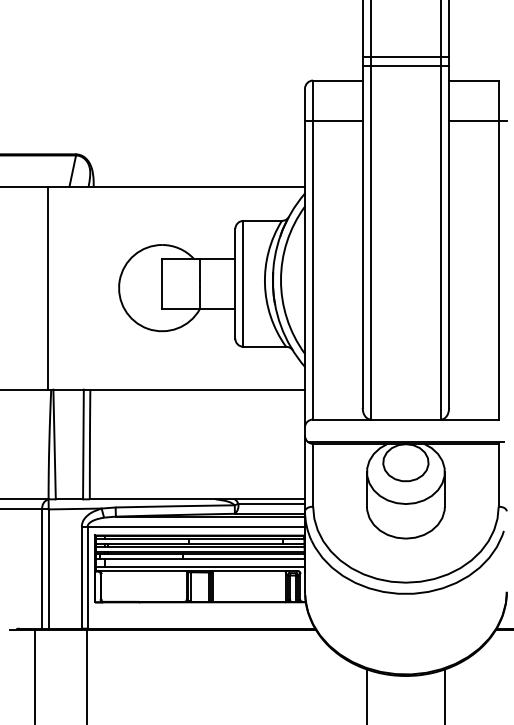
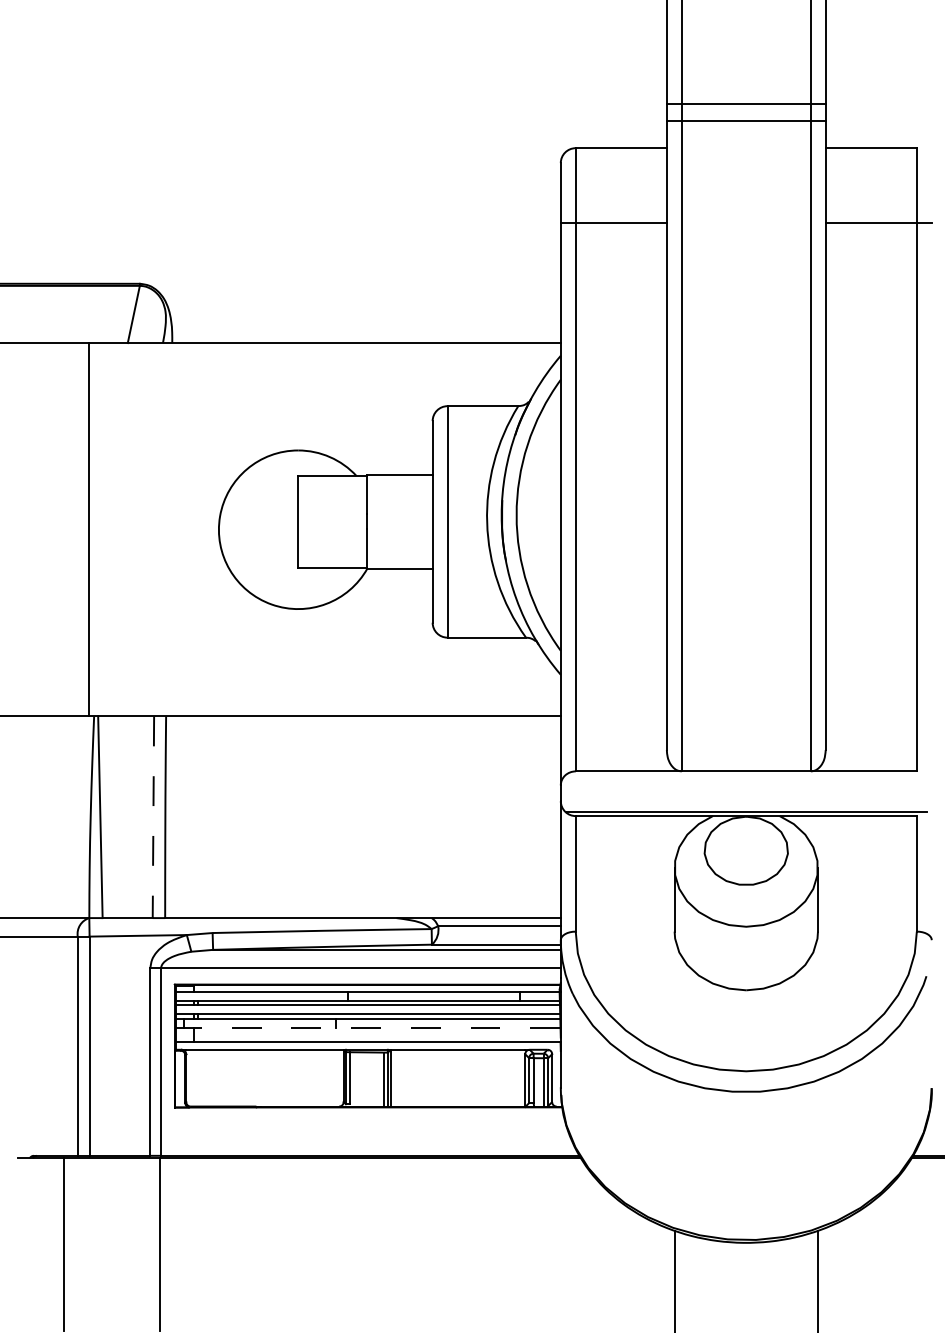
line: (83, 444) -> (153, 817), solid -> dashed
line: (205, 558) -> (377, 1026), solid -> dashed

